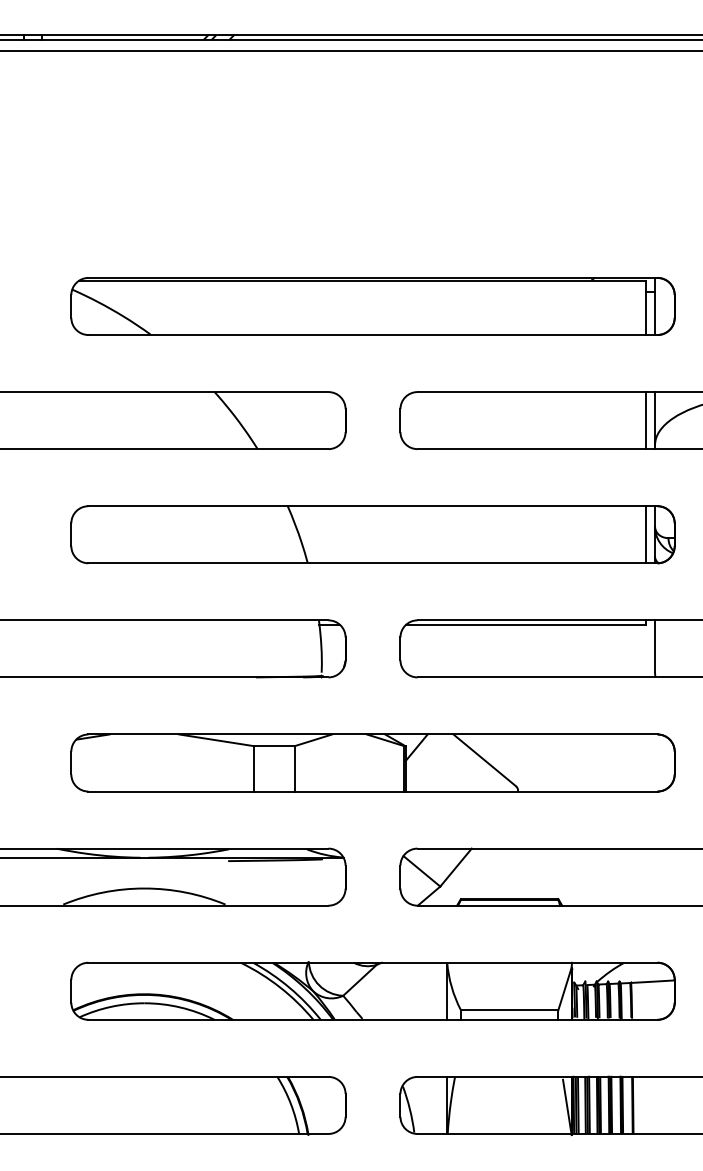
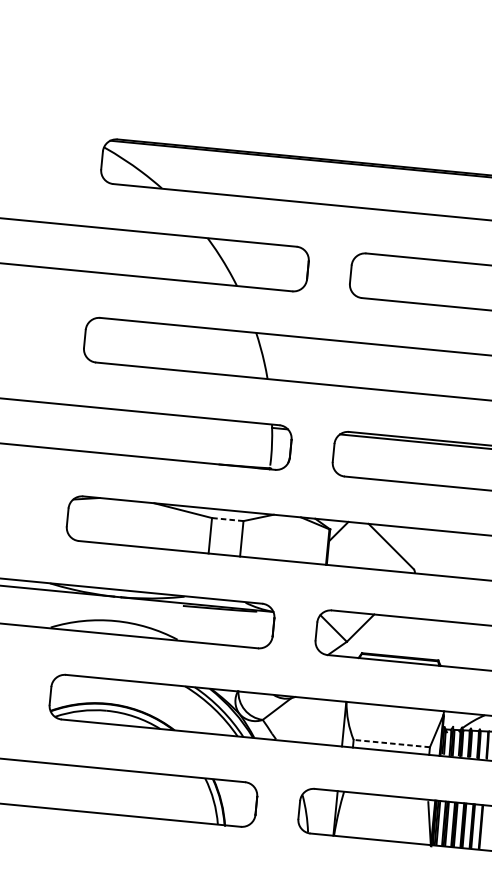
line: (273, 746) -> (227, 519), solid -> dashed
line: (509, 1010) -> (391, 743), solid -> dashed

